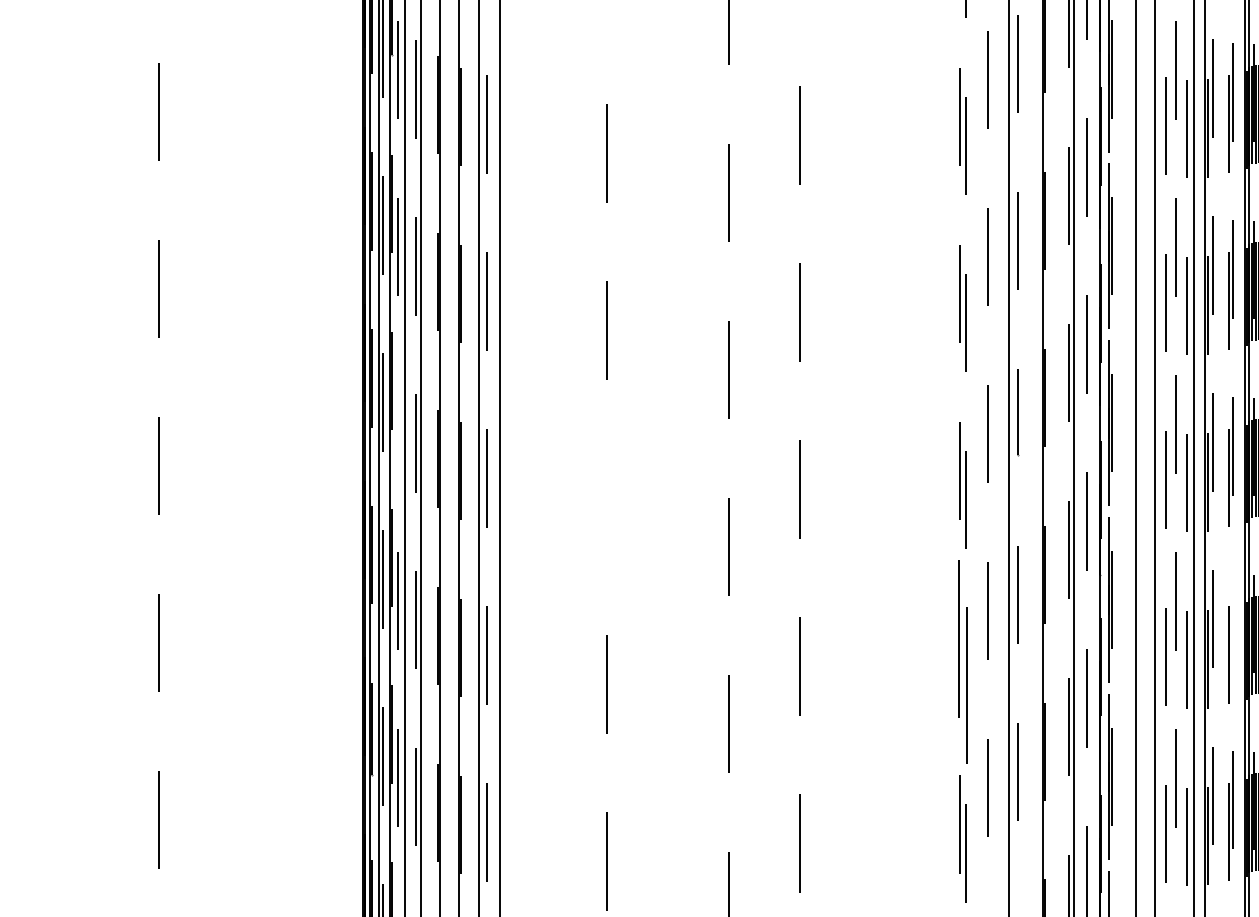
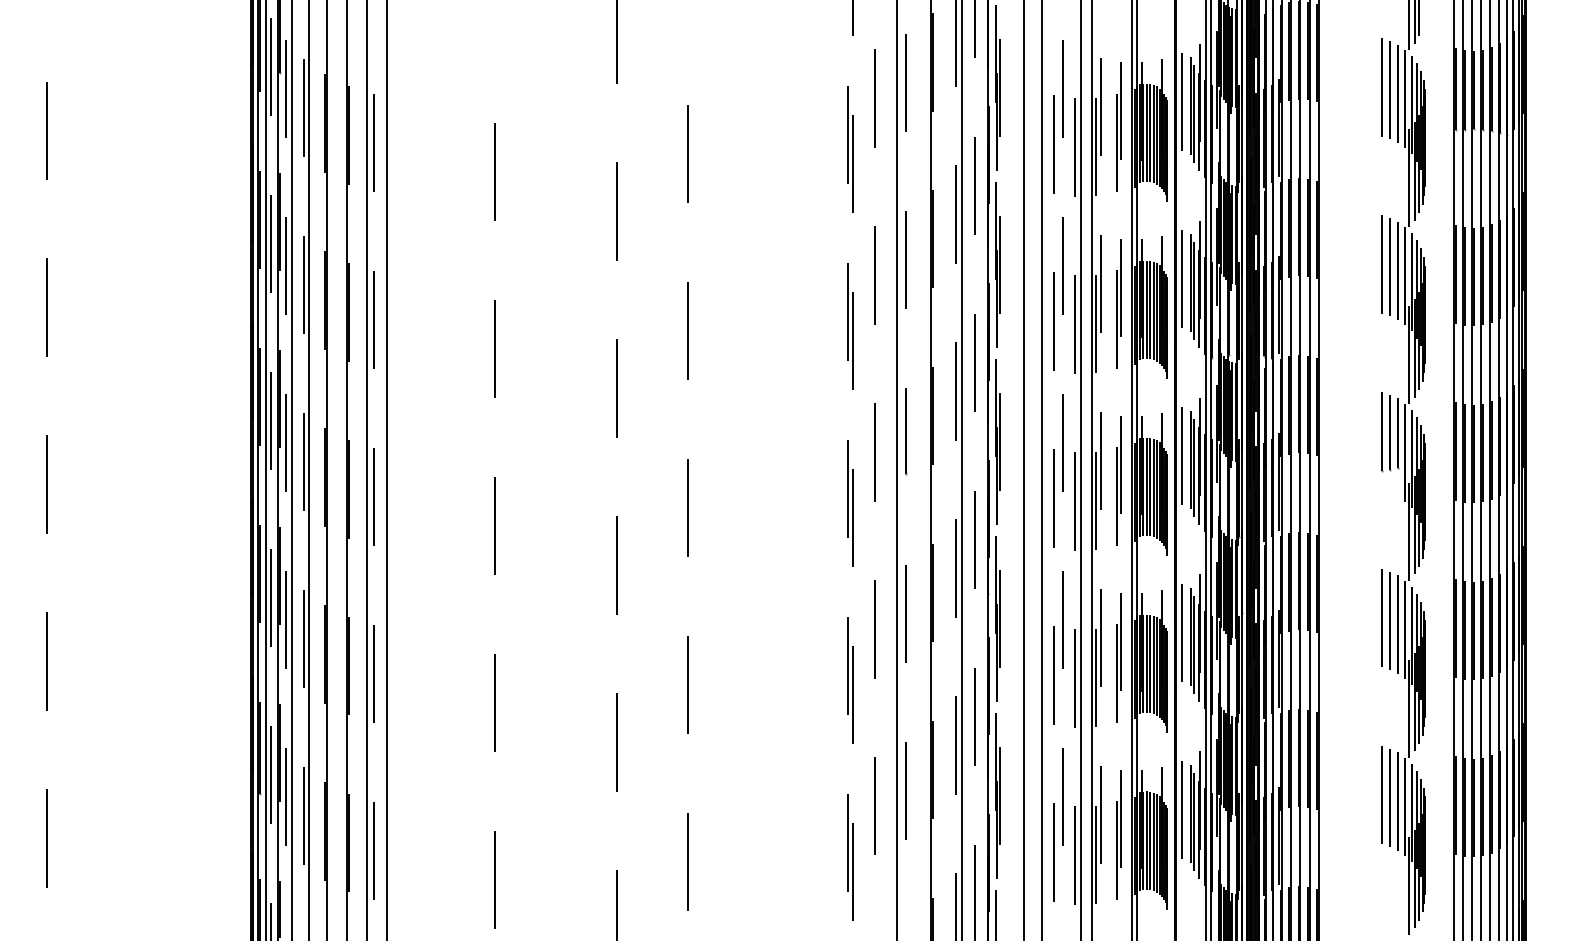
line: (397, 423) -> (285, 442), added
line: (606, 506) -> (494, 525), added
line: (1232, 622) -> (1120, 641), added
part: (962, 661) -> (850, 680), size x0.62

